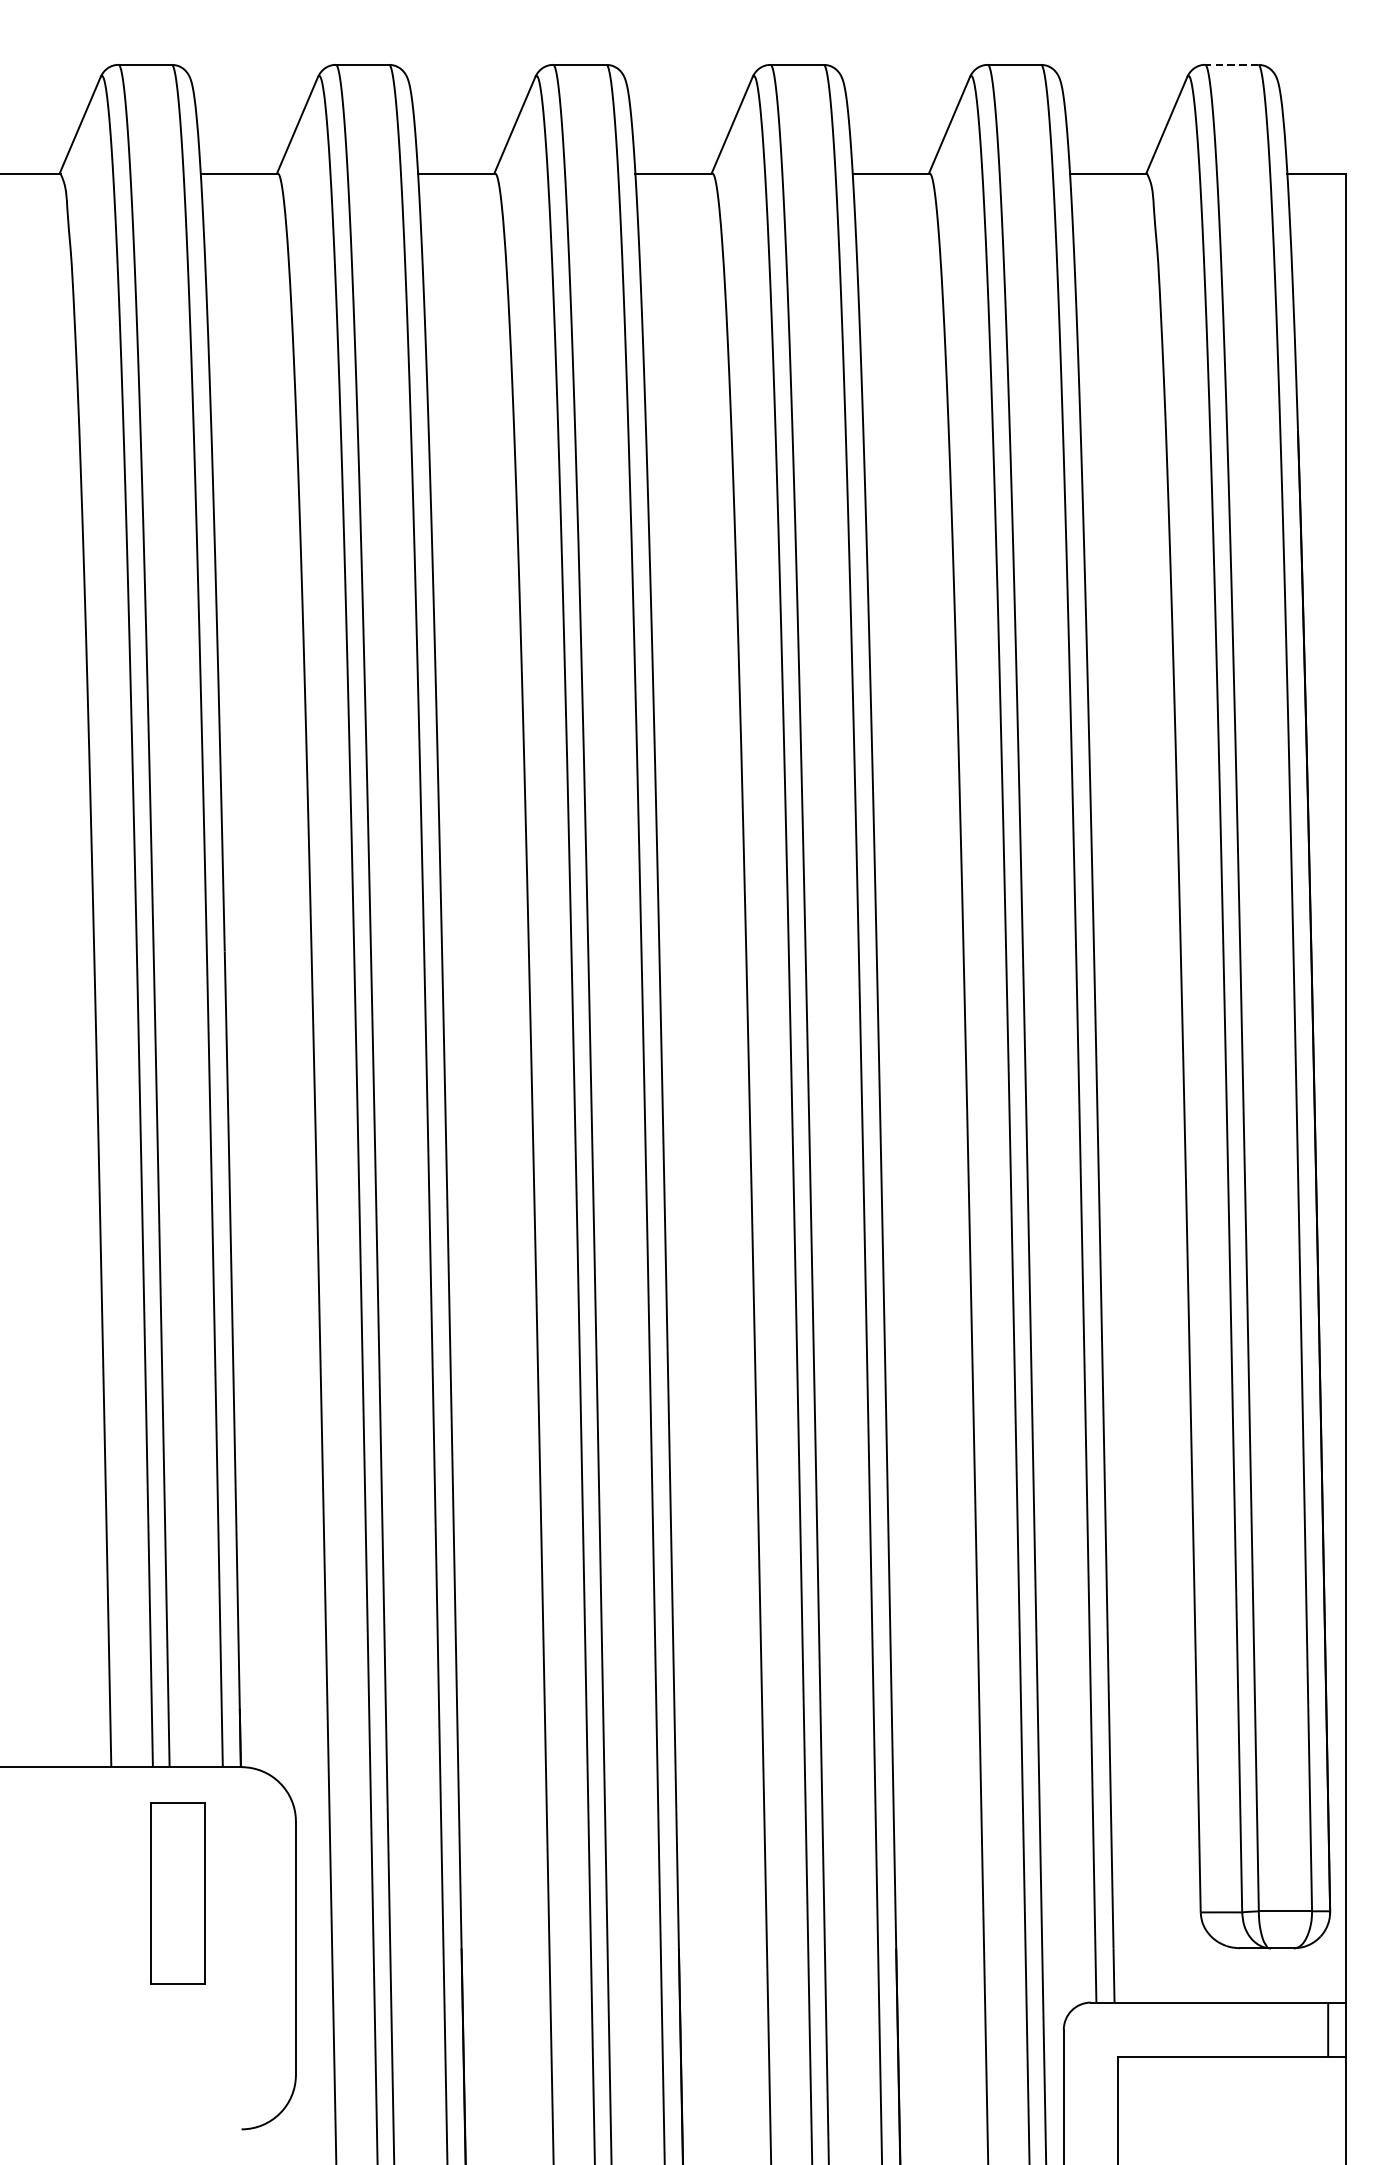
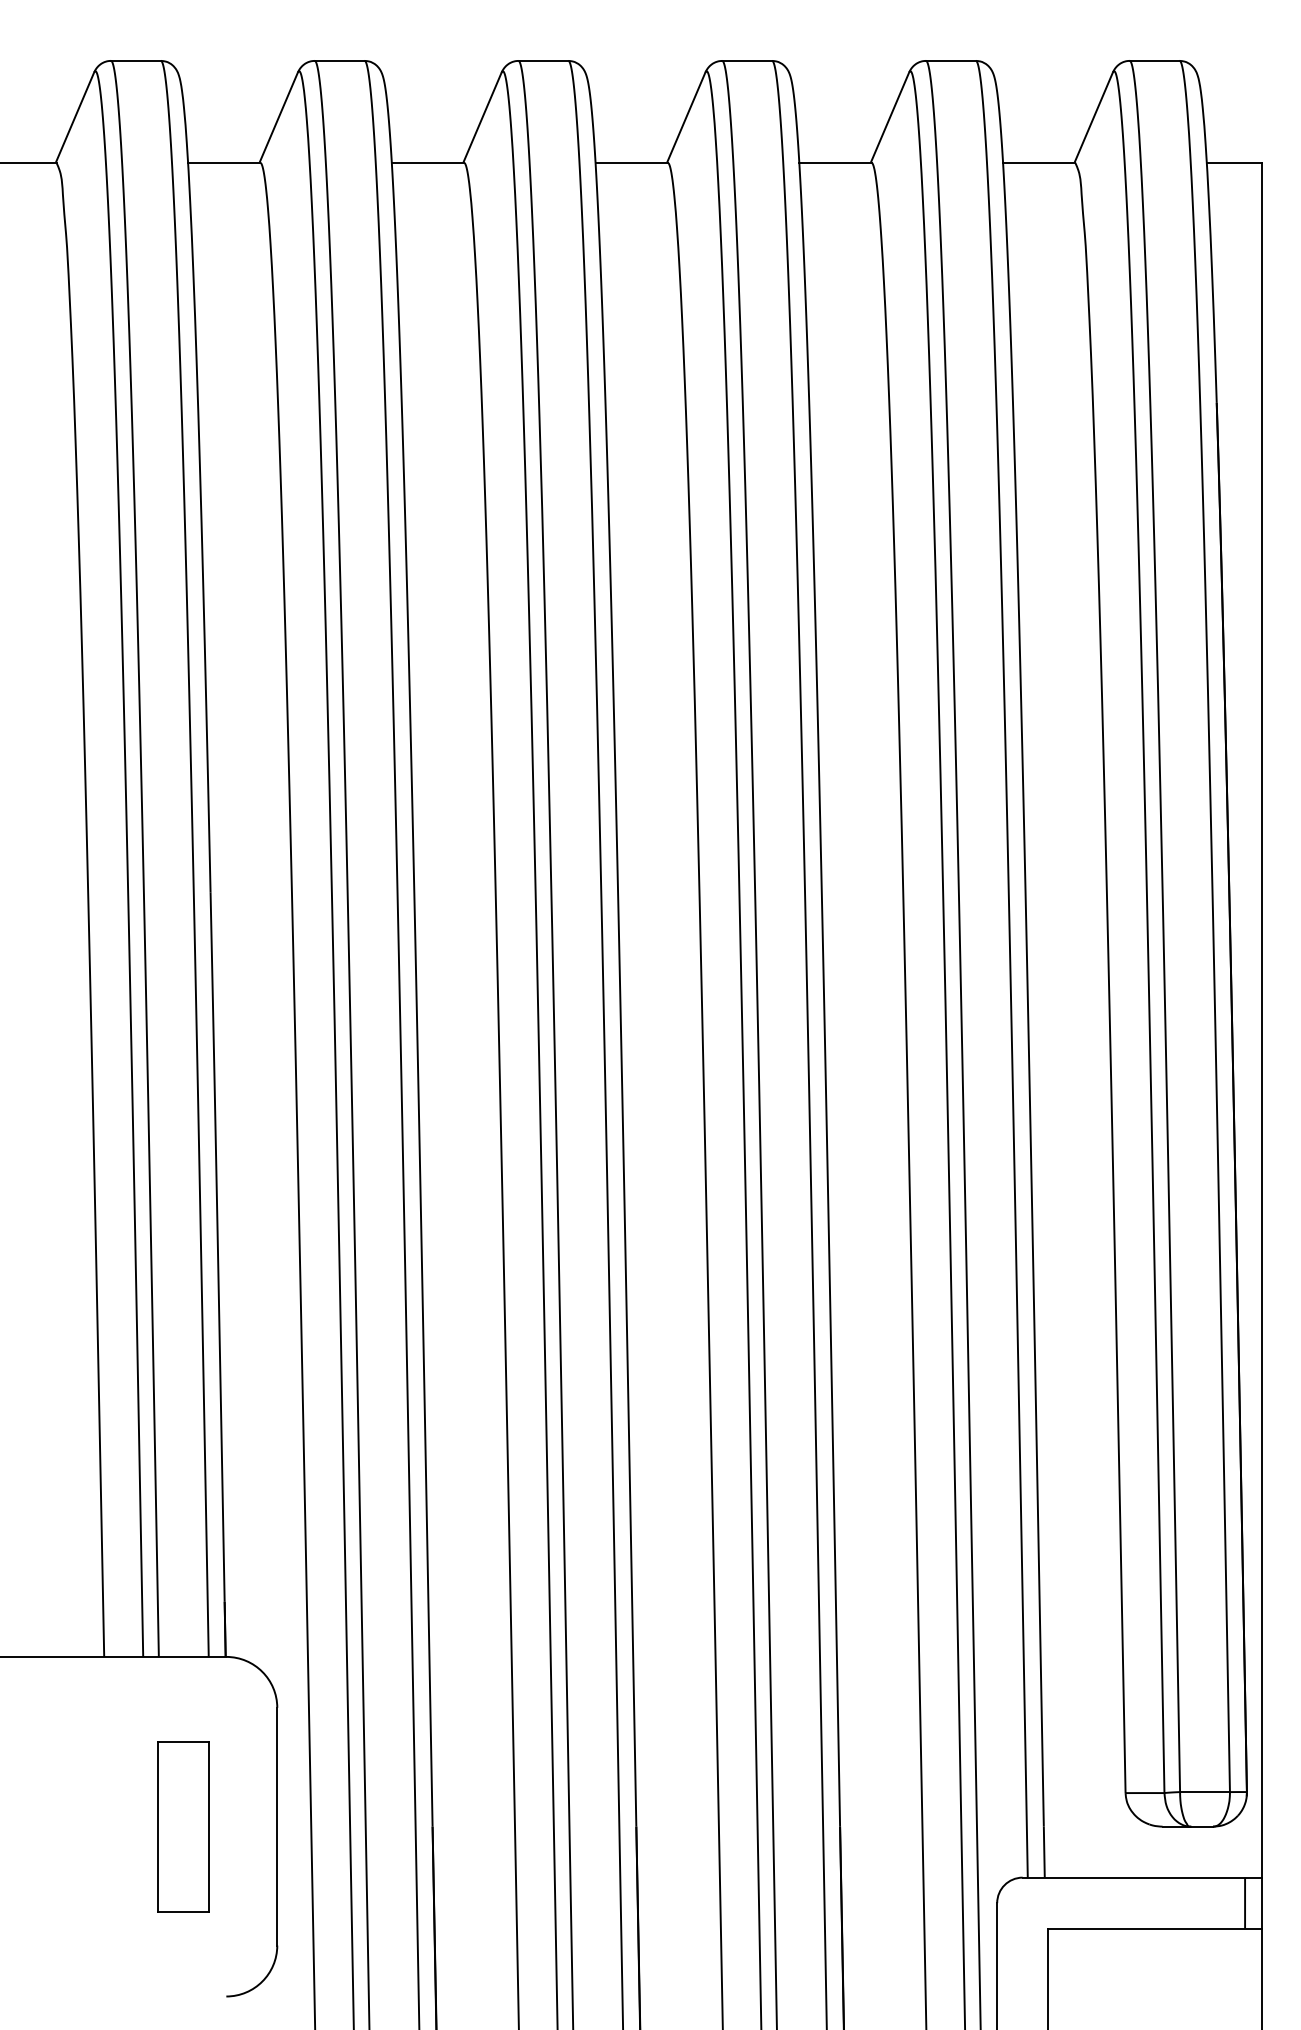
line: (1231, 64) -> (1154, 60), dashed -> solid
part: (177, 1893) -> (183, 1826), moved

